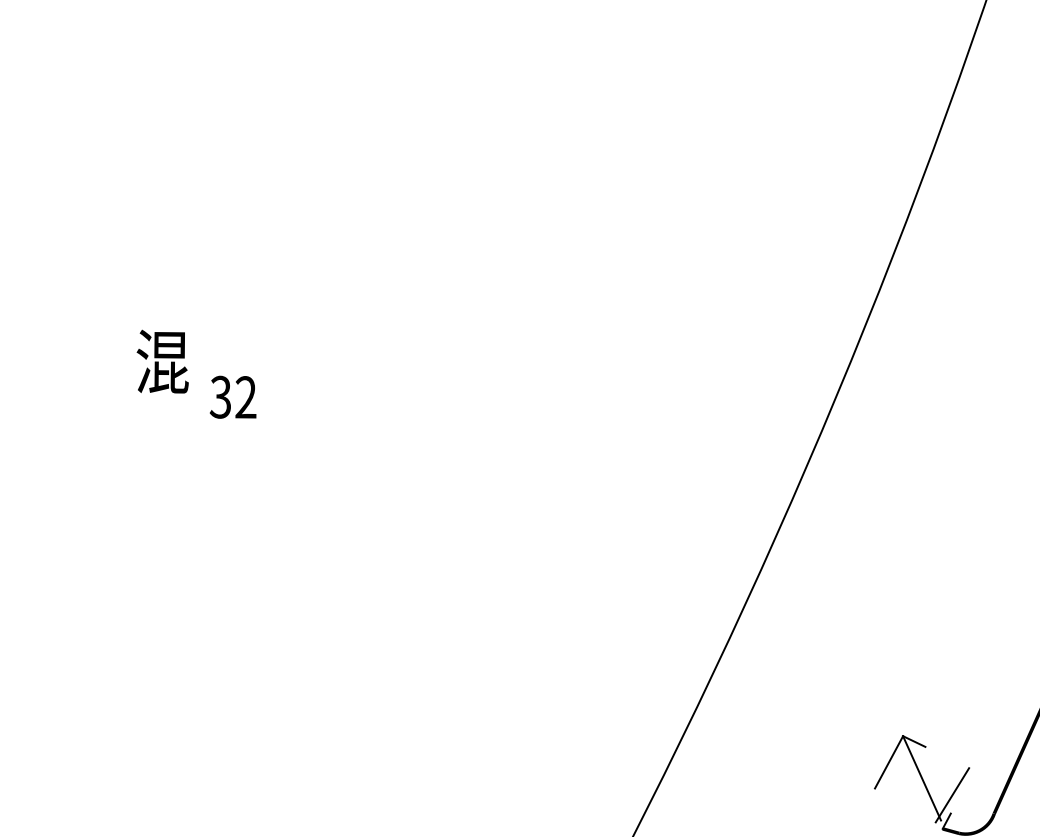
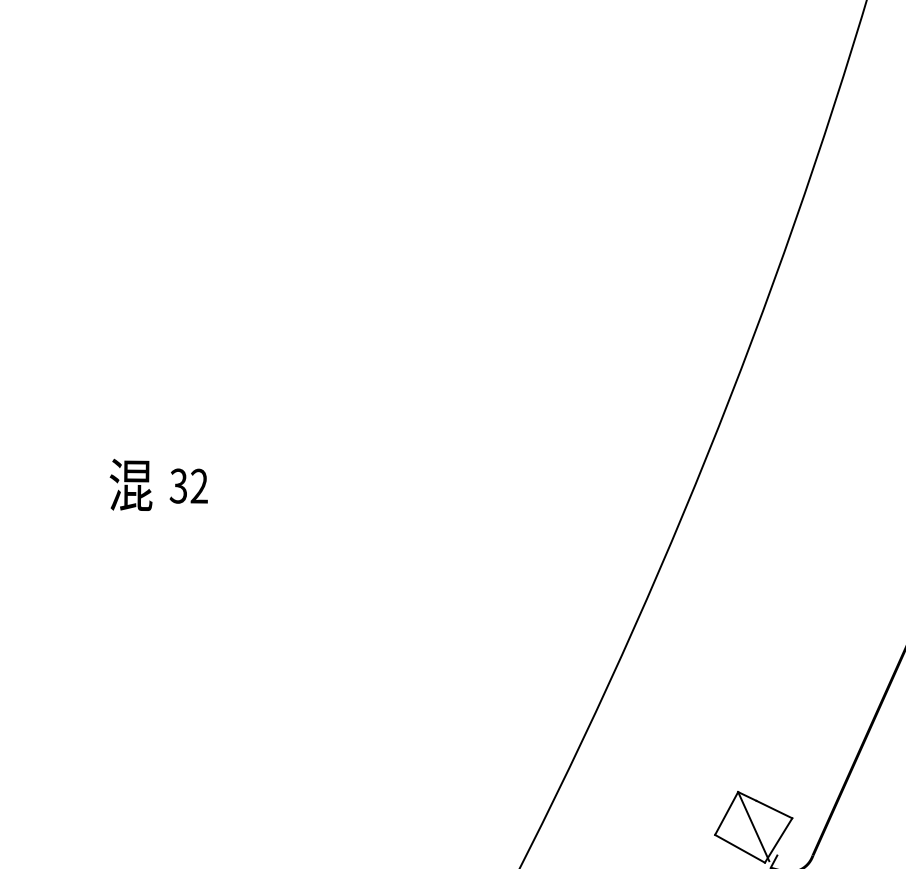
text: (232, 396) -> (188, 485), moved
line: (947, 757) -> (774, 809), added
line: (904, 805) -> (739, 848), added

